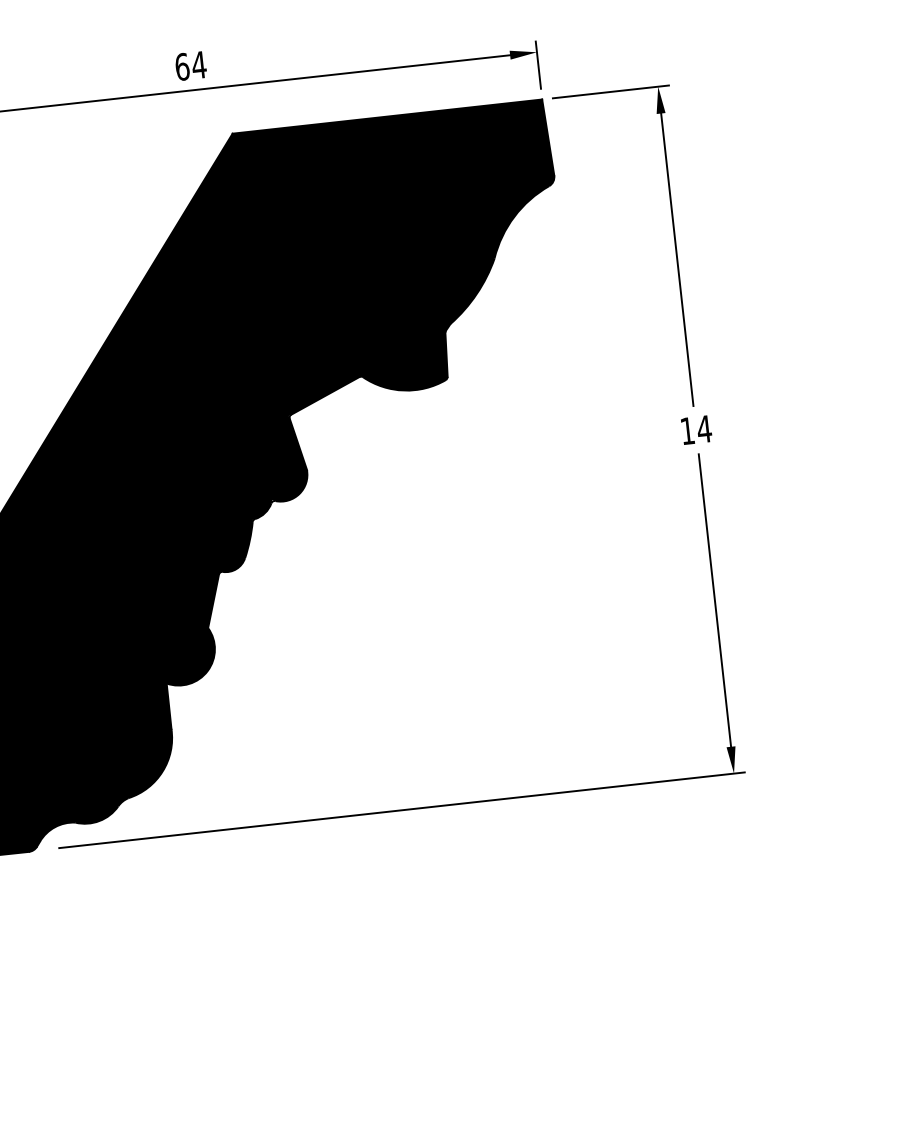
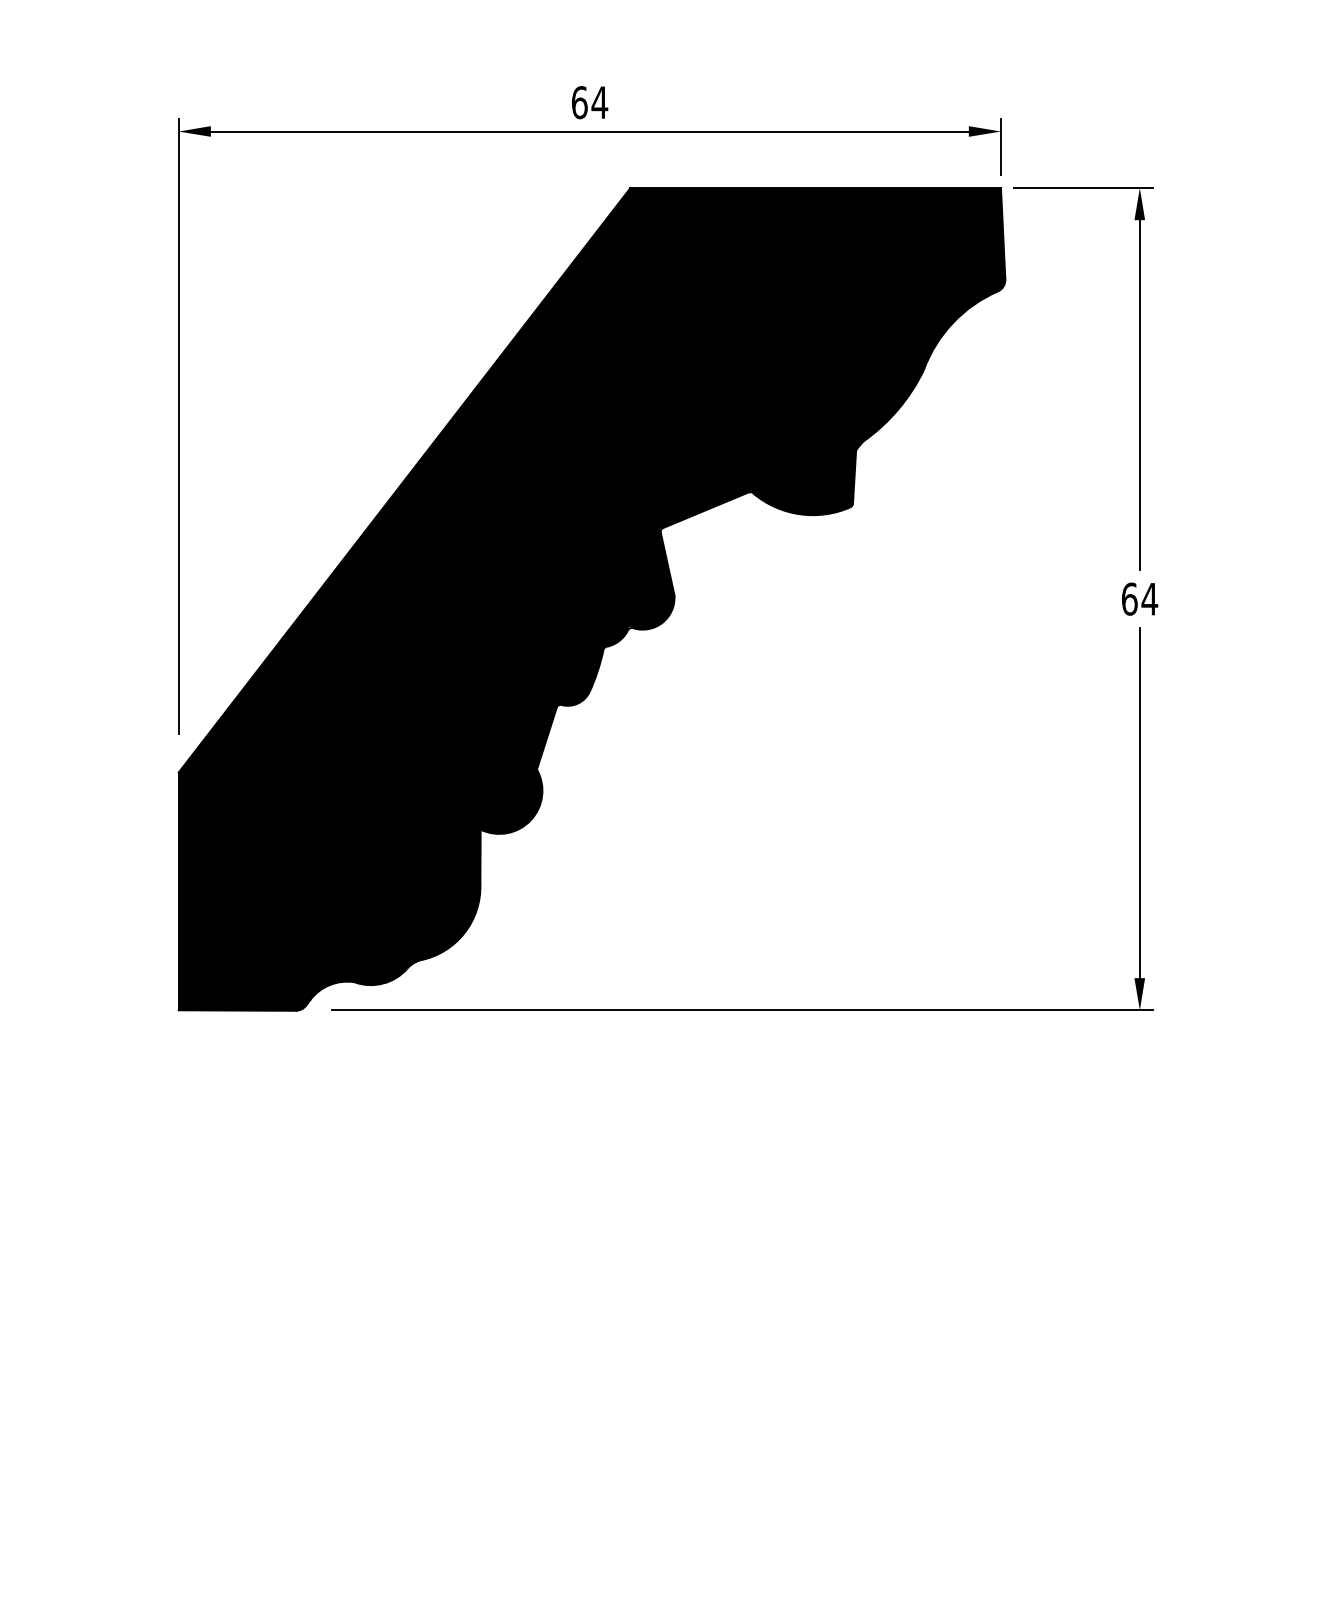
text: (687, 430) -> (1129, 598), 14 -> 64

